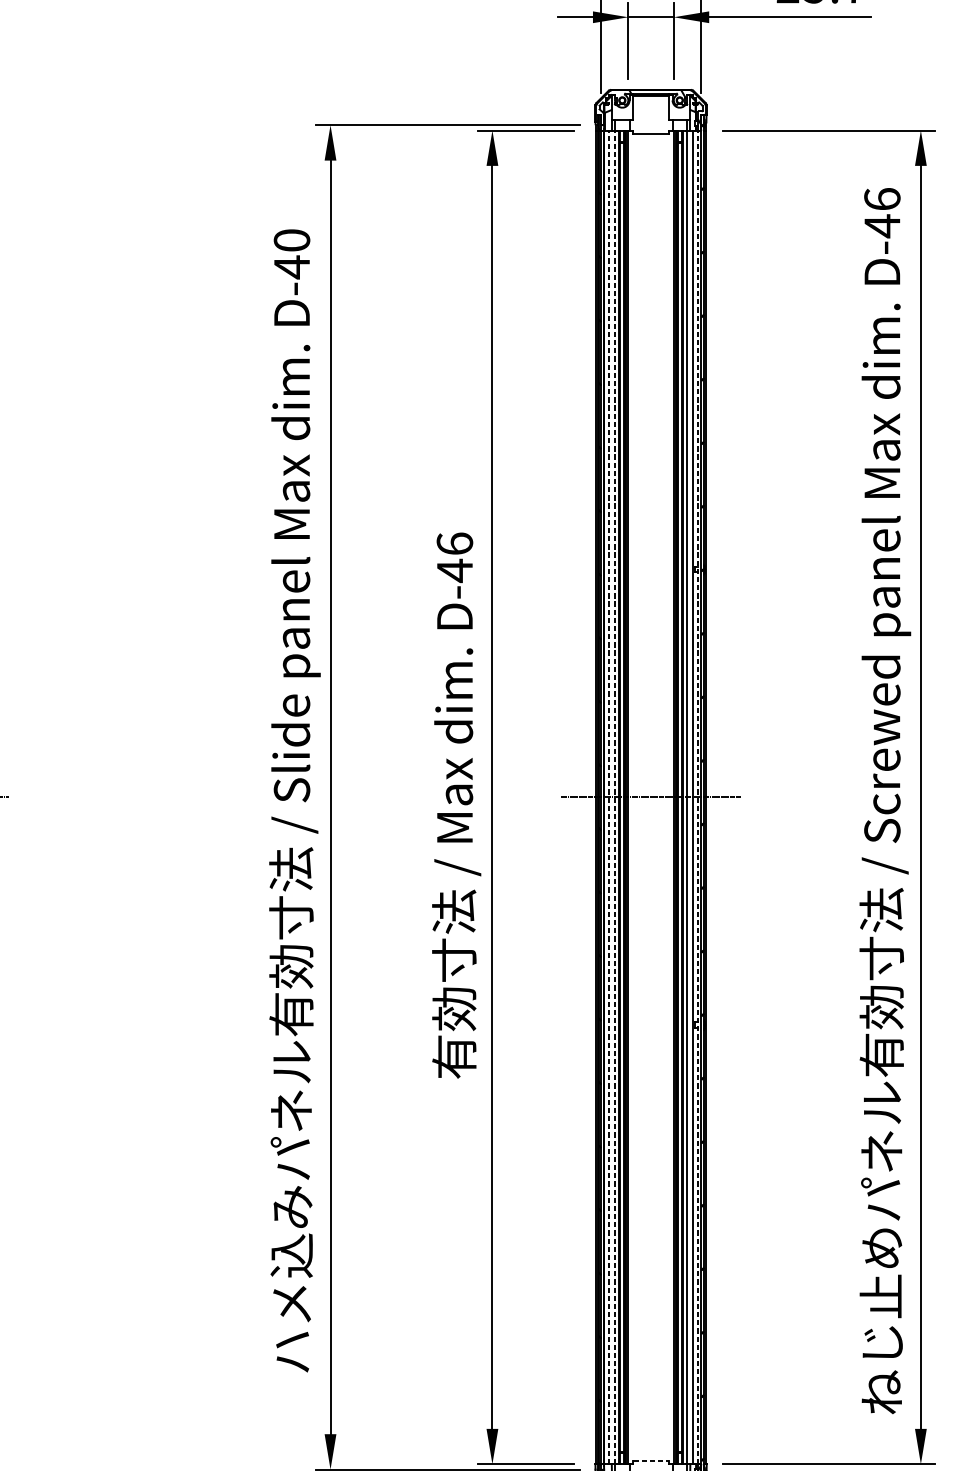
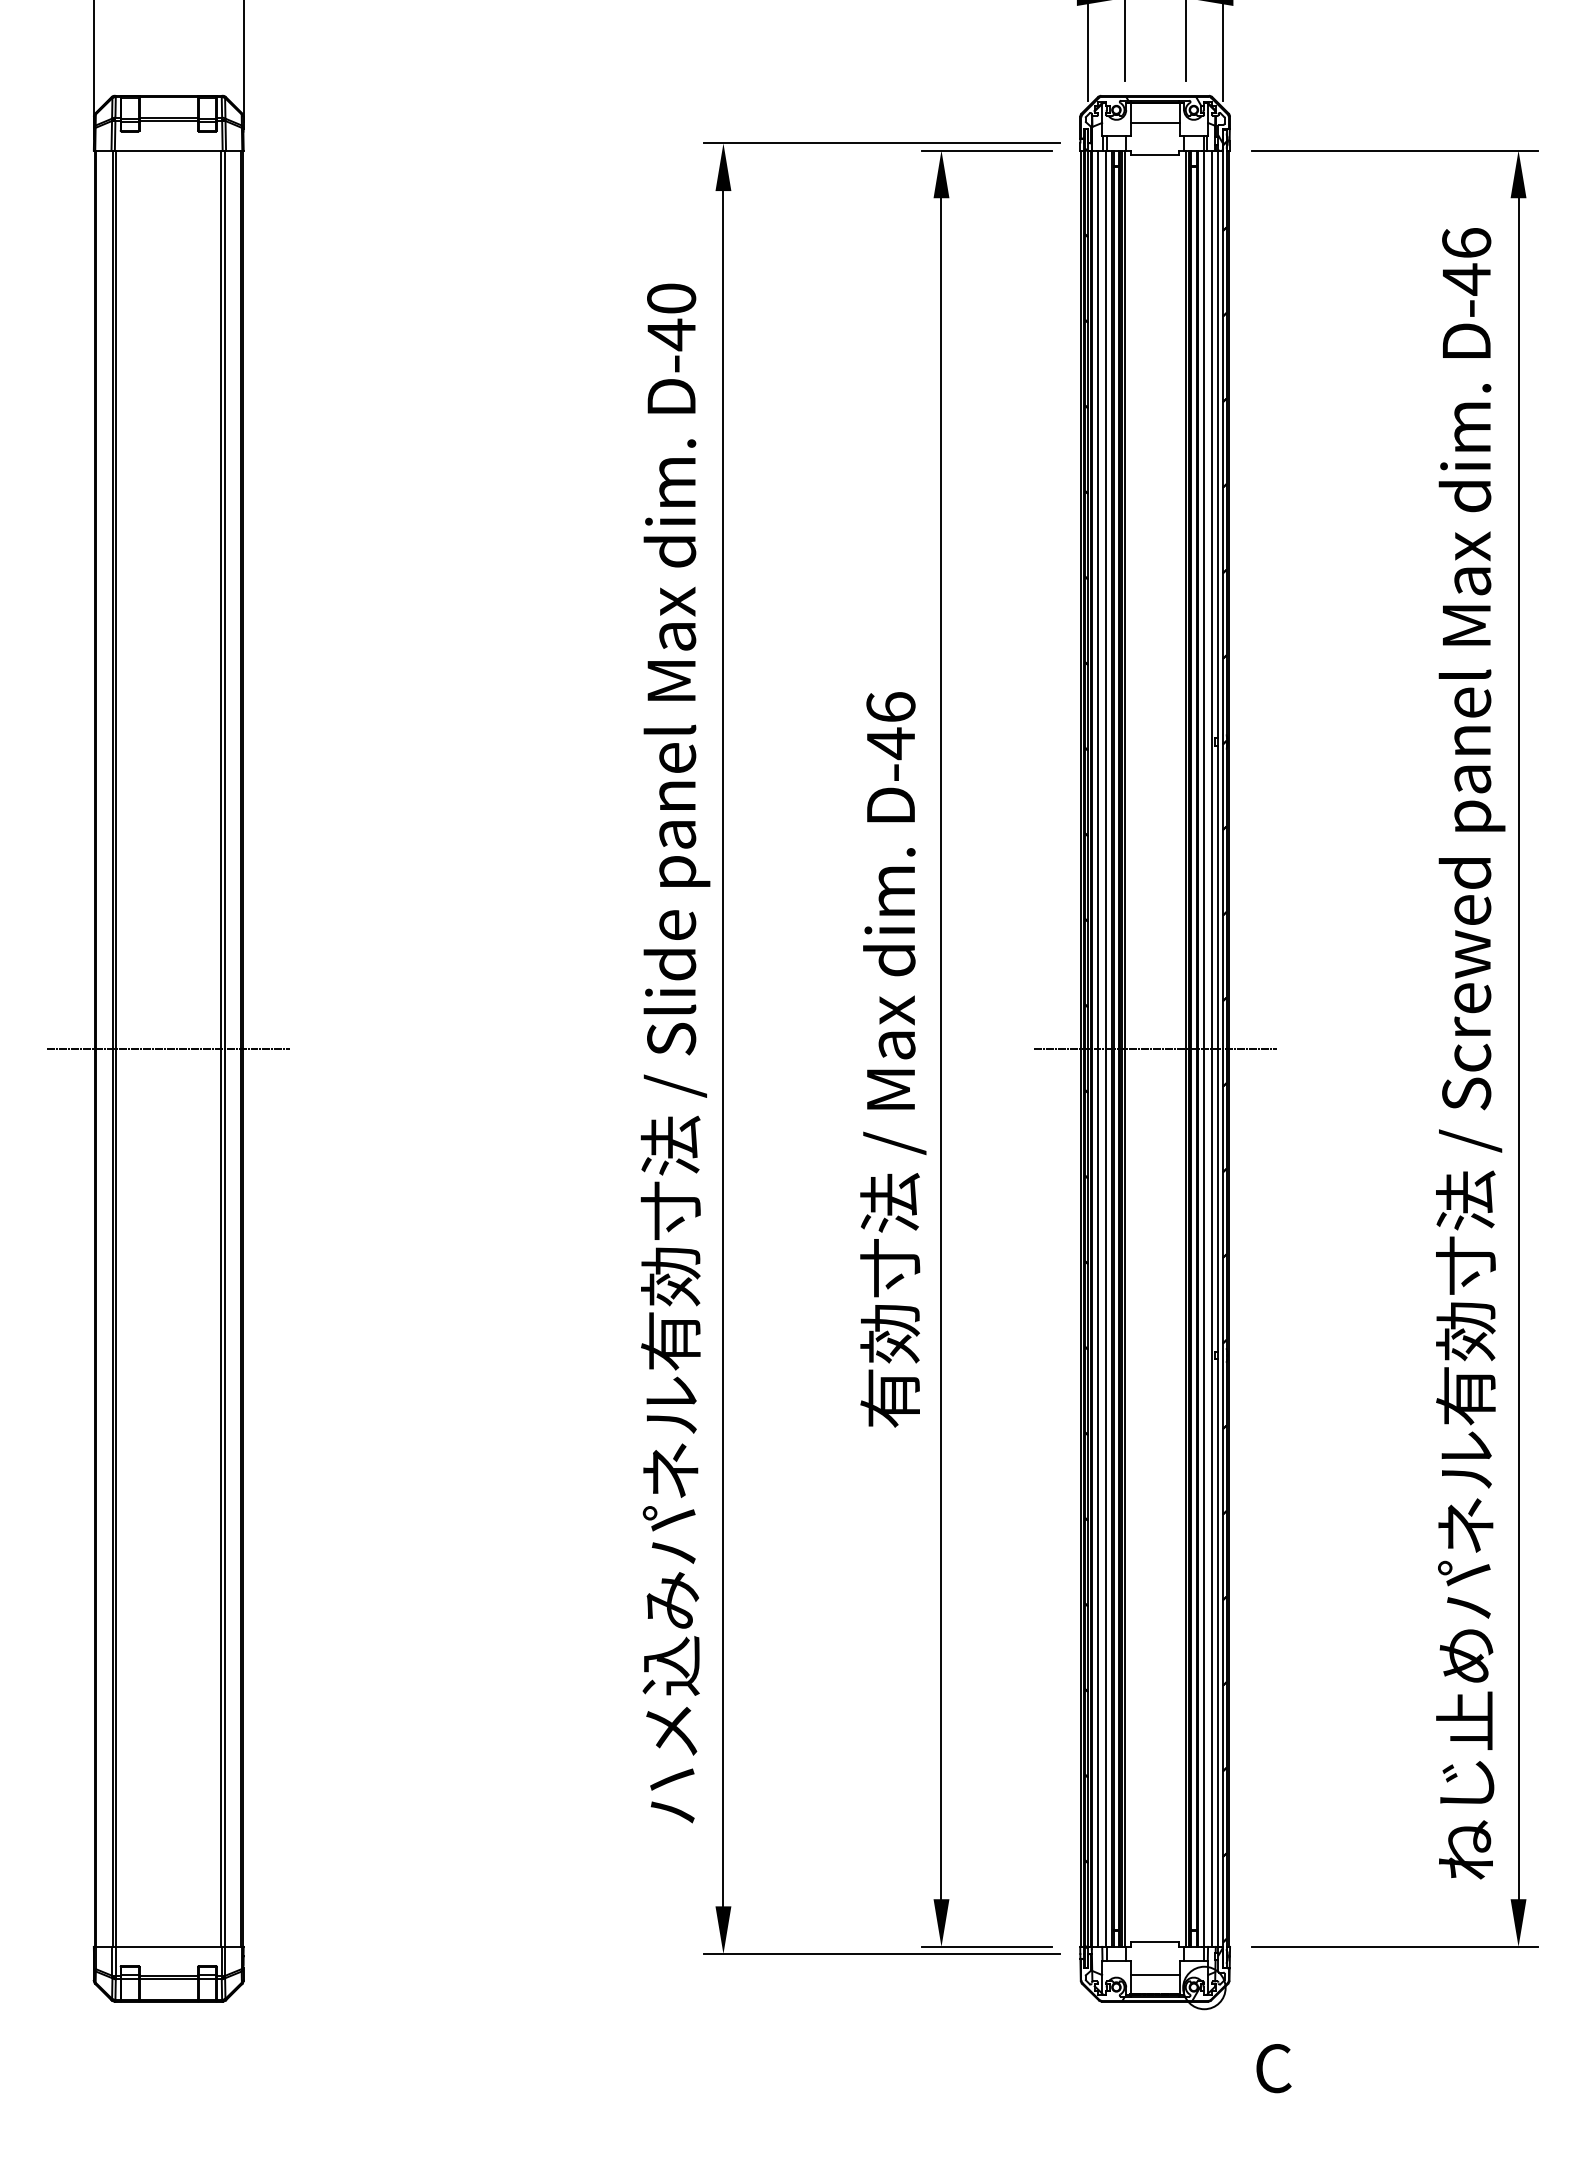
line: (650, 109) -> (1154, 122), added
line: (609, 797) -> (1098, 1048), dashed -> solid
line: (614, 797) -> (1106, 1048), dashed -> solid
line: (698, 797) -> (1218, 1048), dashed -> solid
line: (651, 1461) -> (1155, 1942), dashed -> solid

